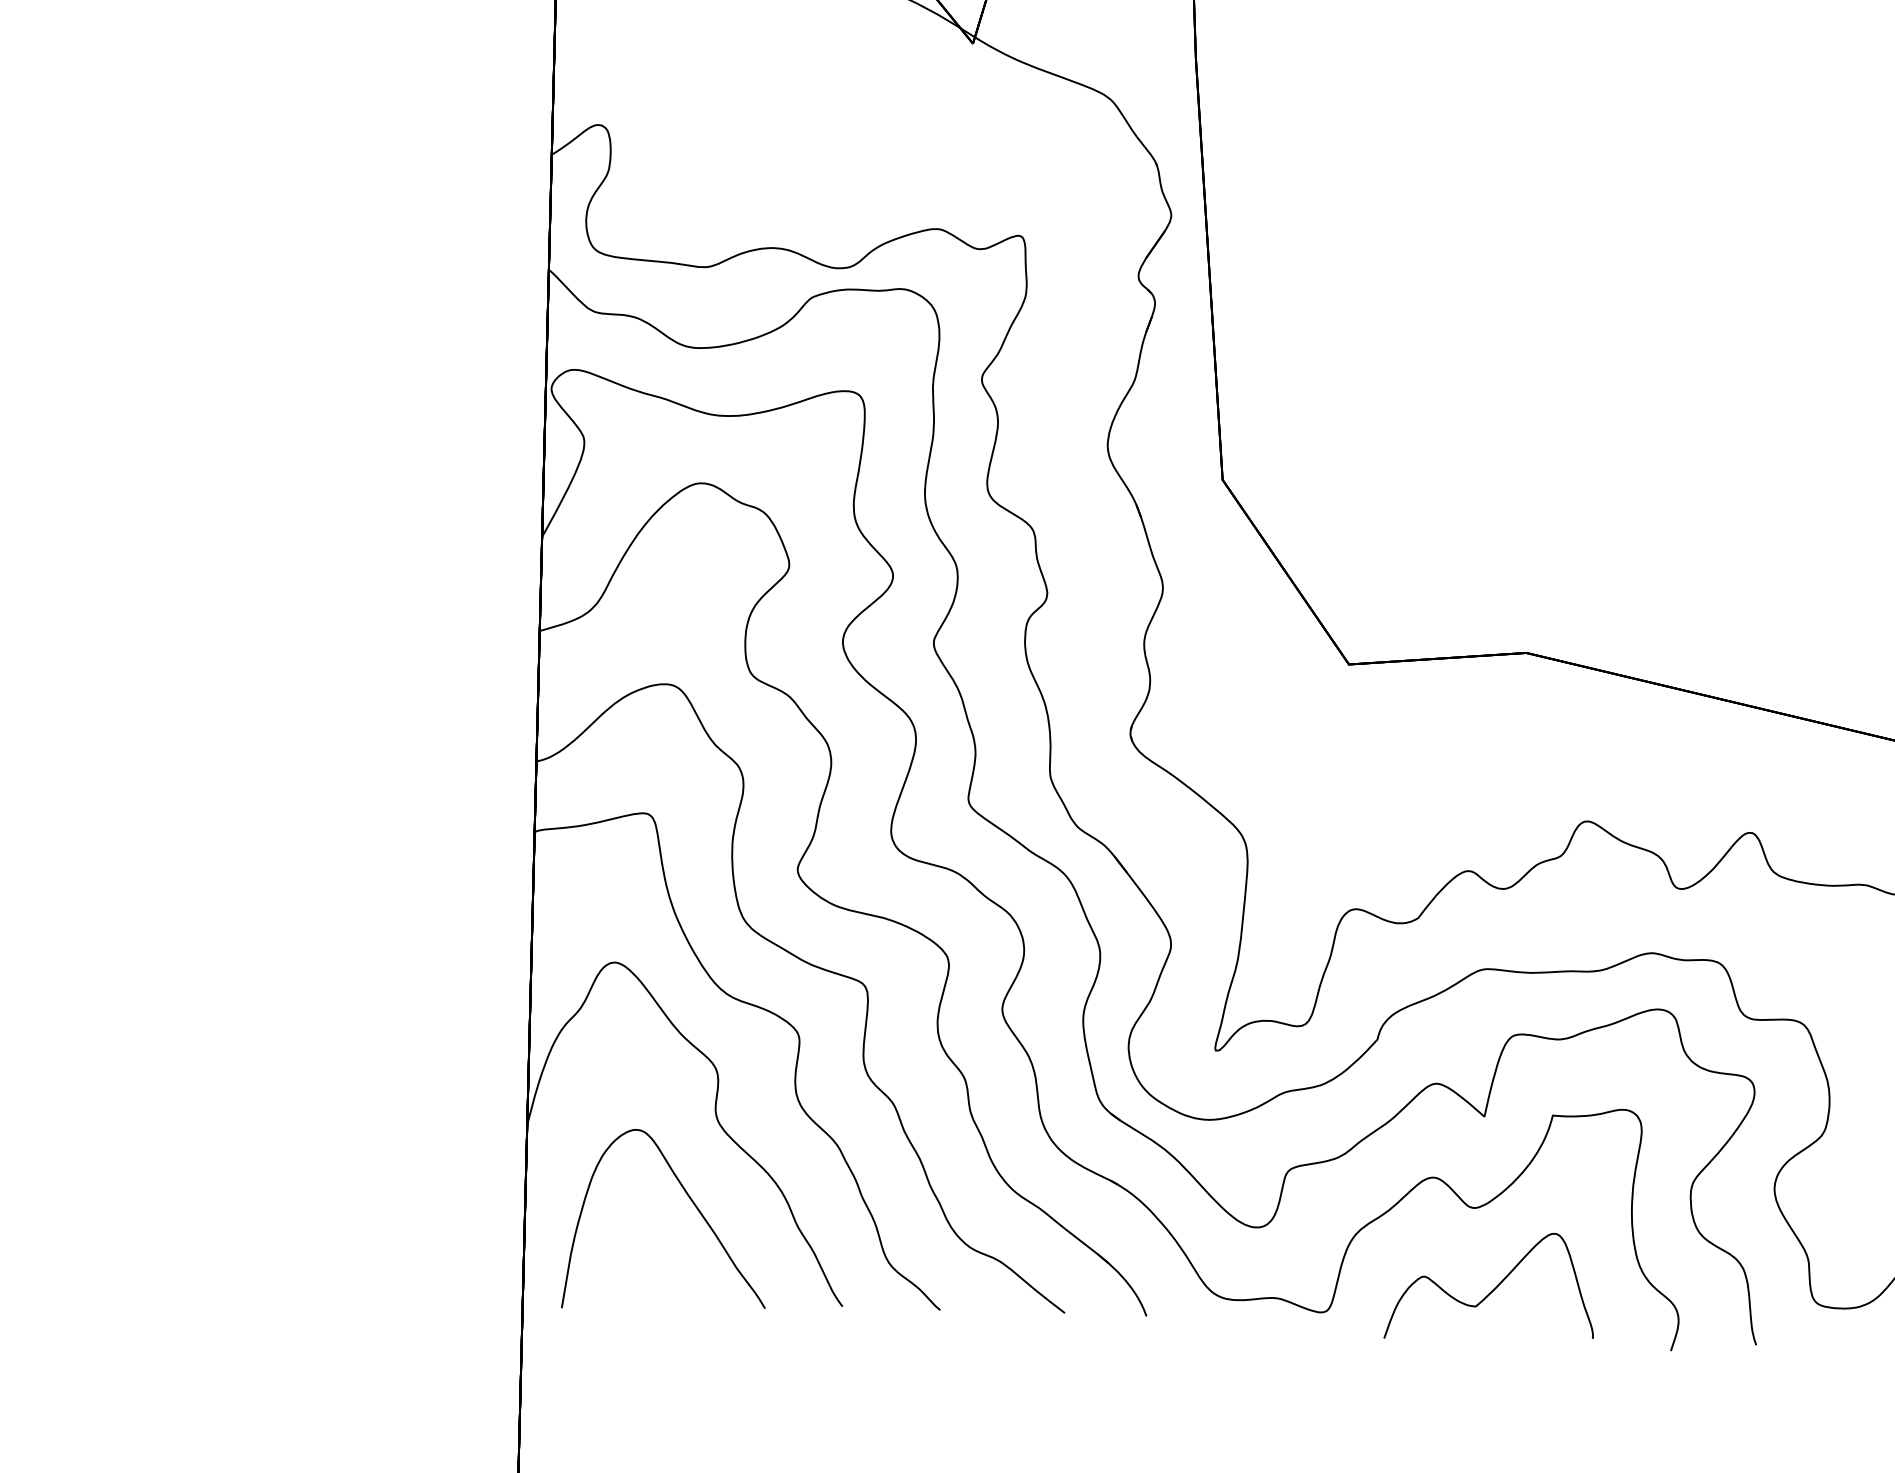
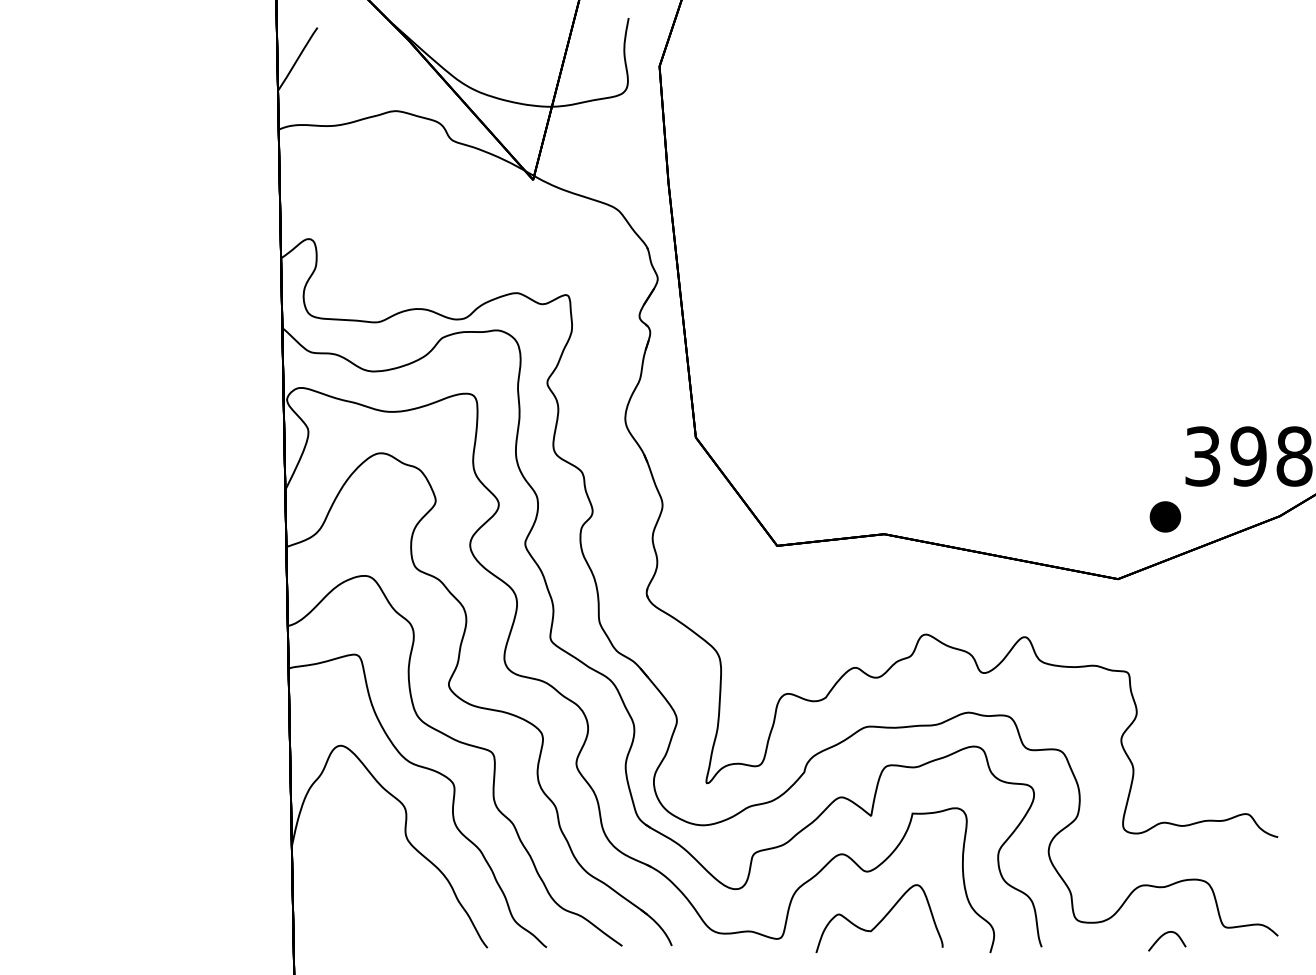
part: (691, 1203) -> (393, 889), removed

